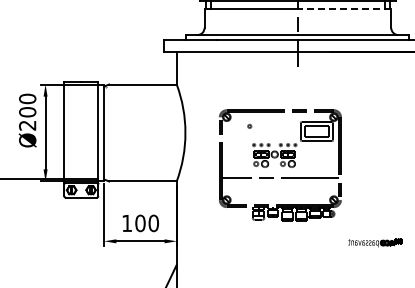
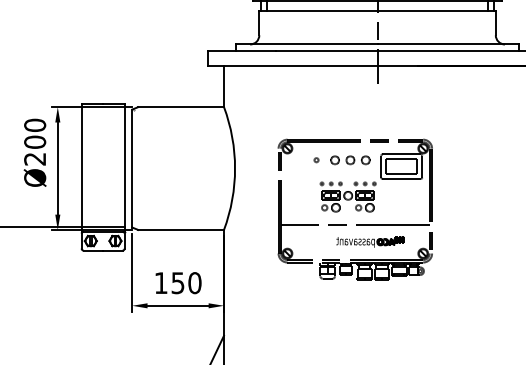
line: (344, 8) -> (436, 10), dashed -> solid
part: (276, 126) -> (350, 160), added
text: (140, 223) -> (178, 283), 100 -> 150
part: (375, 242) -> (370, 241), moved

